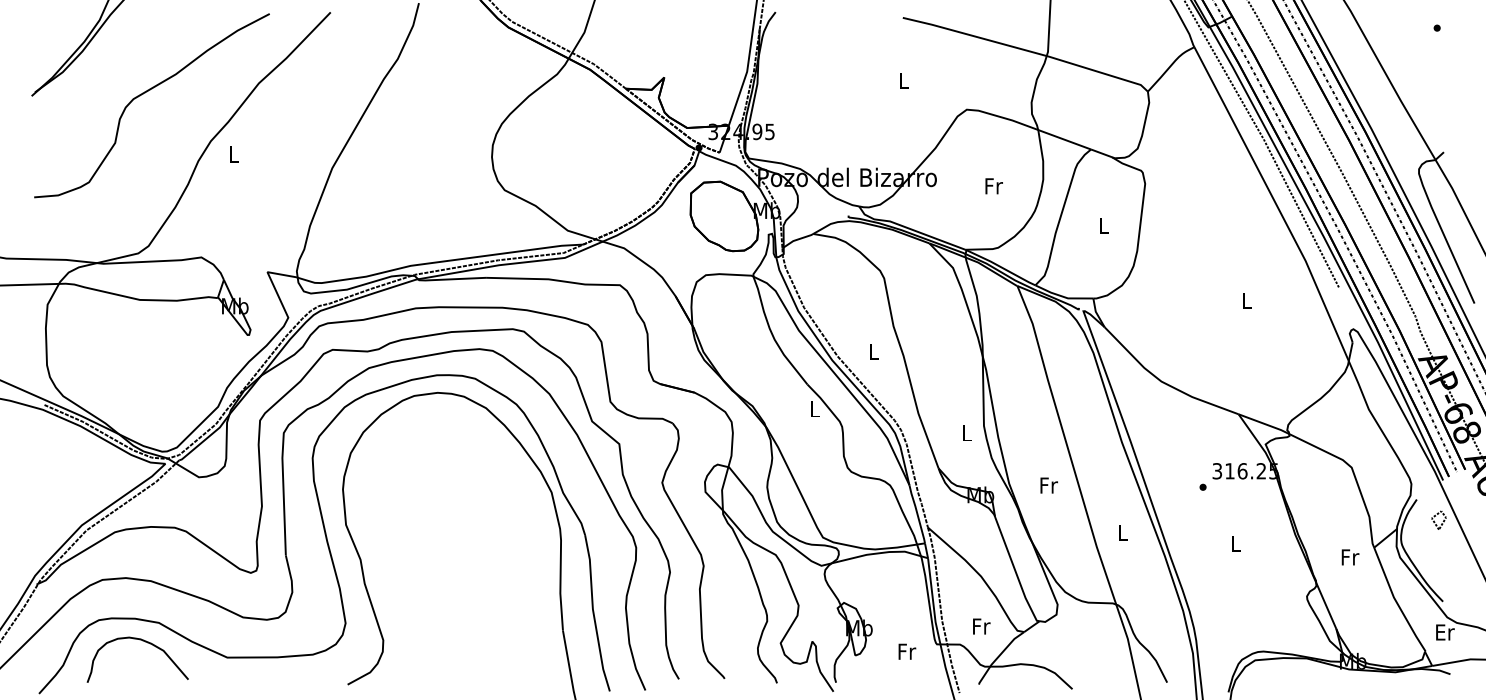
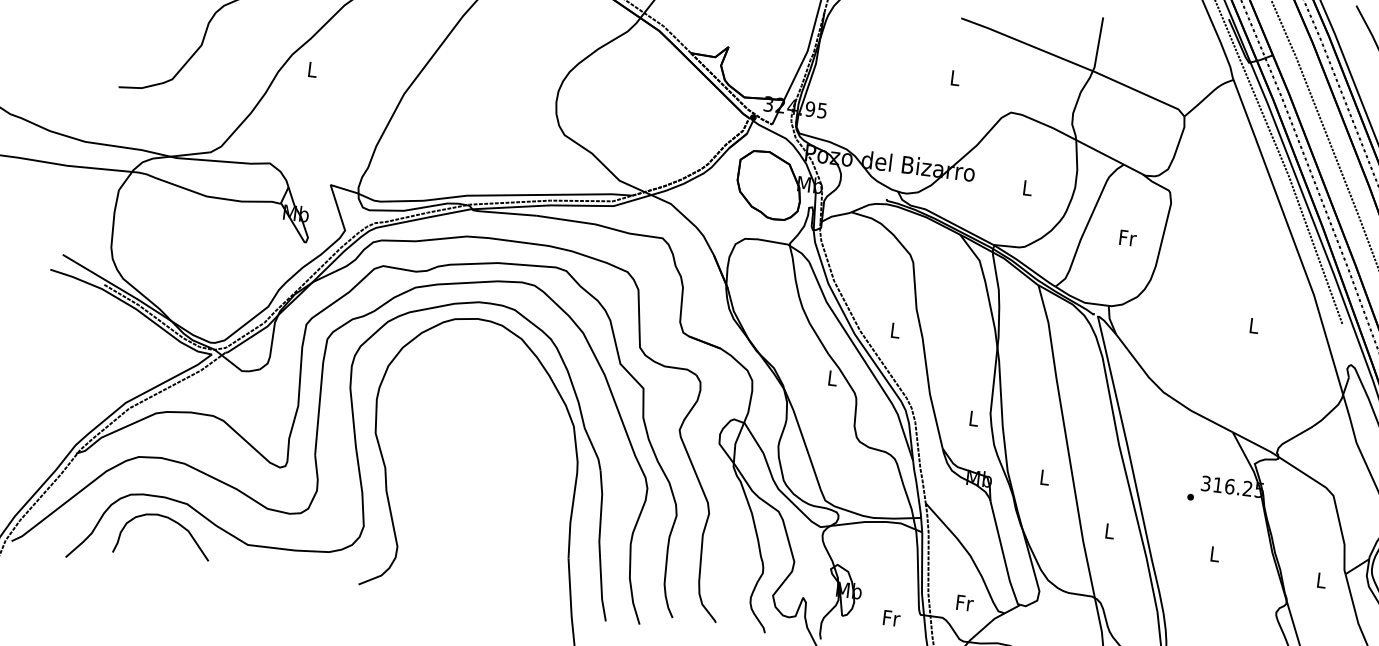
text: (993, 186) -> (1027, 188), Fr -> L
text: (1104, 225) -> (1127, 238), L -> Fr
text: (1049, 485) -> (1045, 477), Fr -> L
text: (1350, 557) -> (1321, 580), Fr -> L

